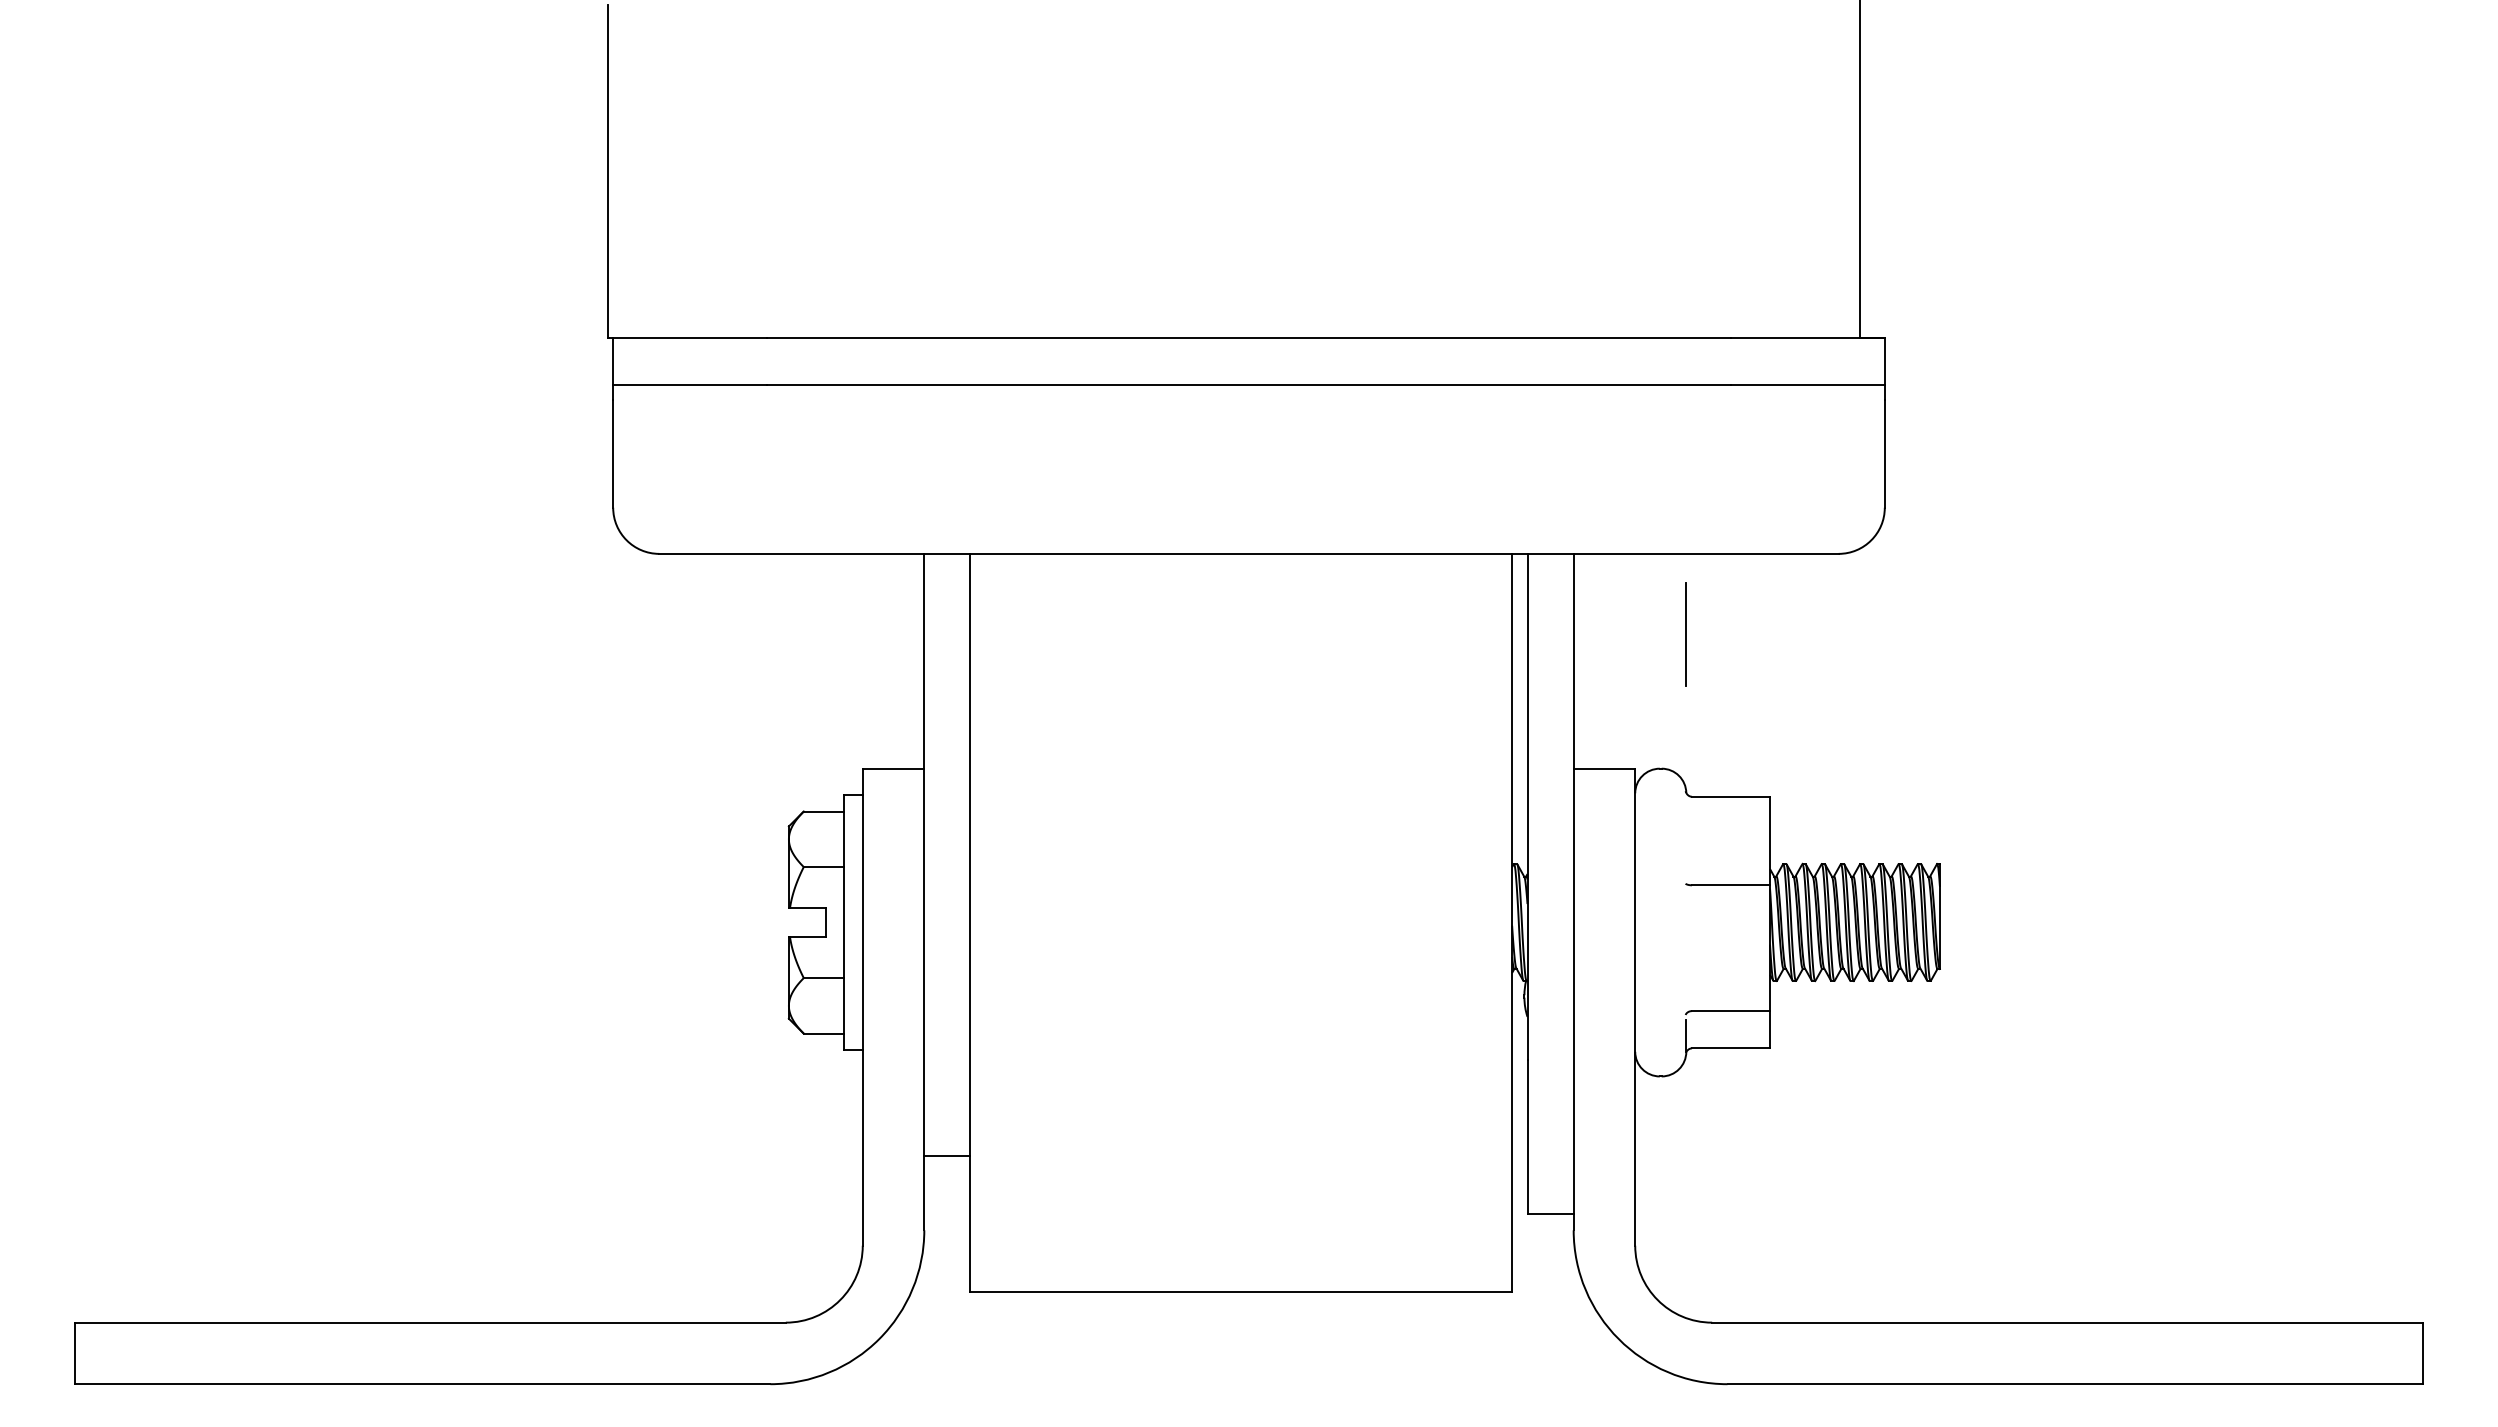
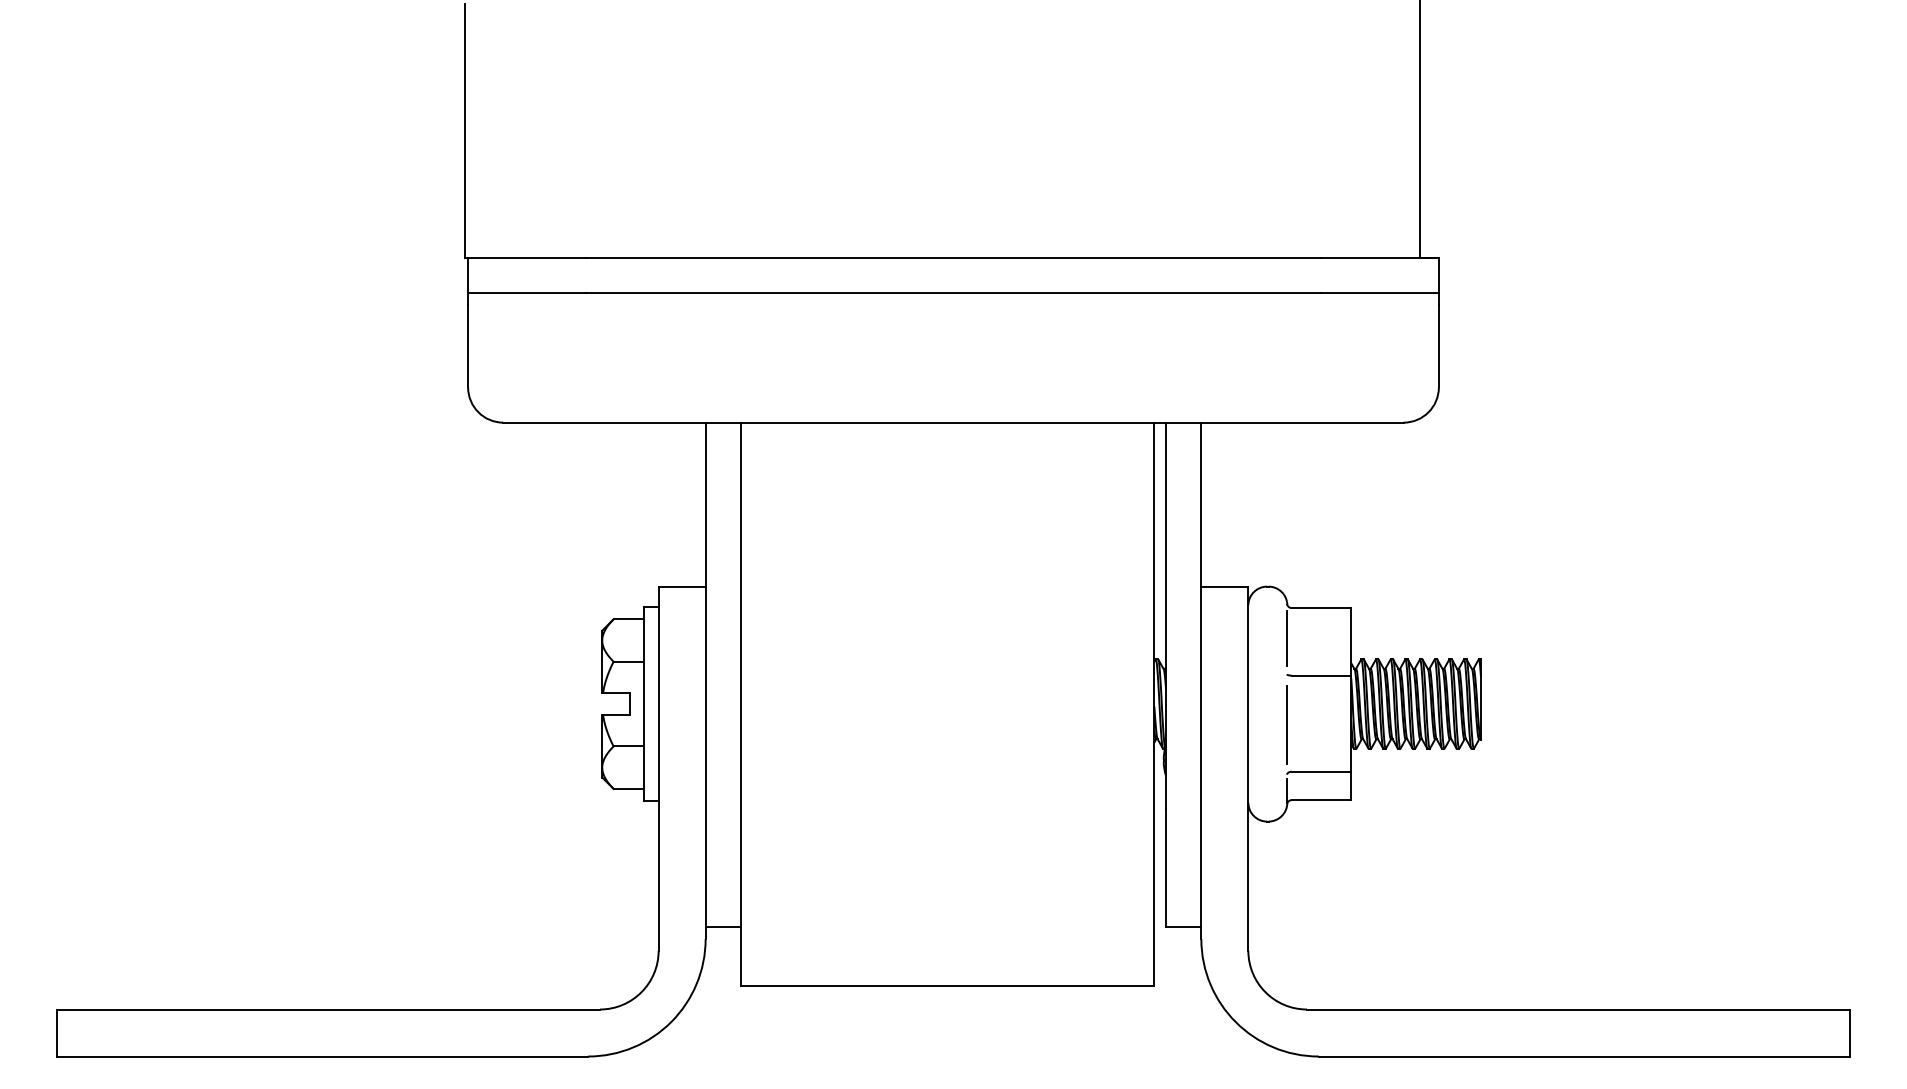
line: (1685, 634) -> (1286, 724), moved
line: (1686, 836) -> (1287, 638), added
line: (947, 1156) -> (723, 926), moved

